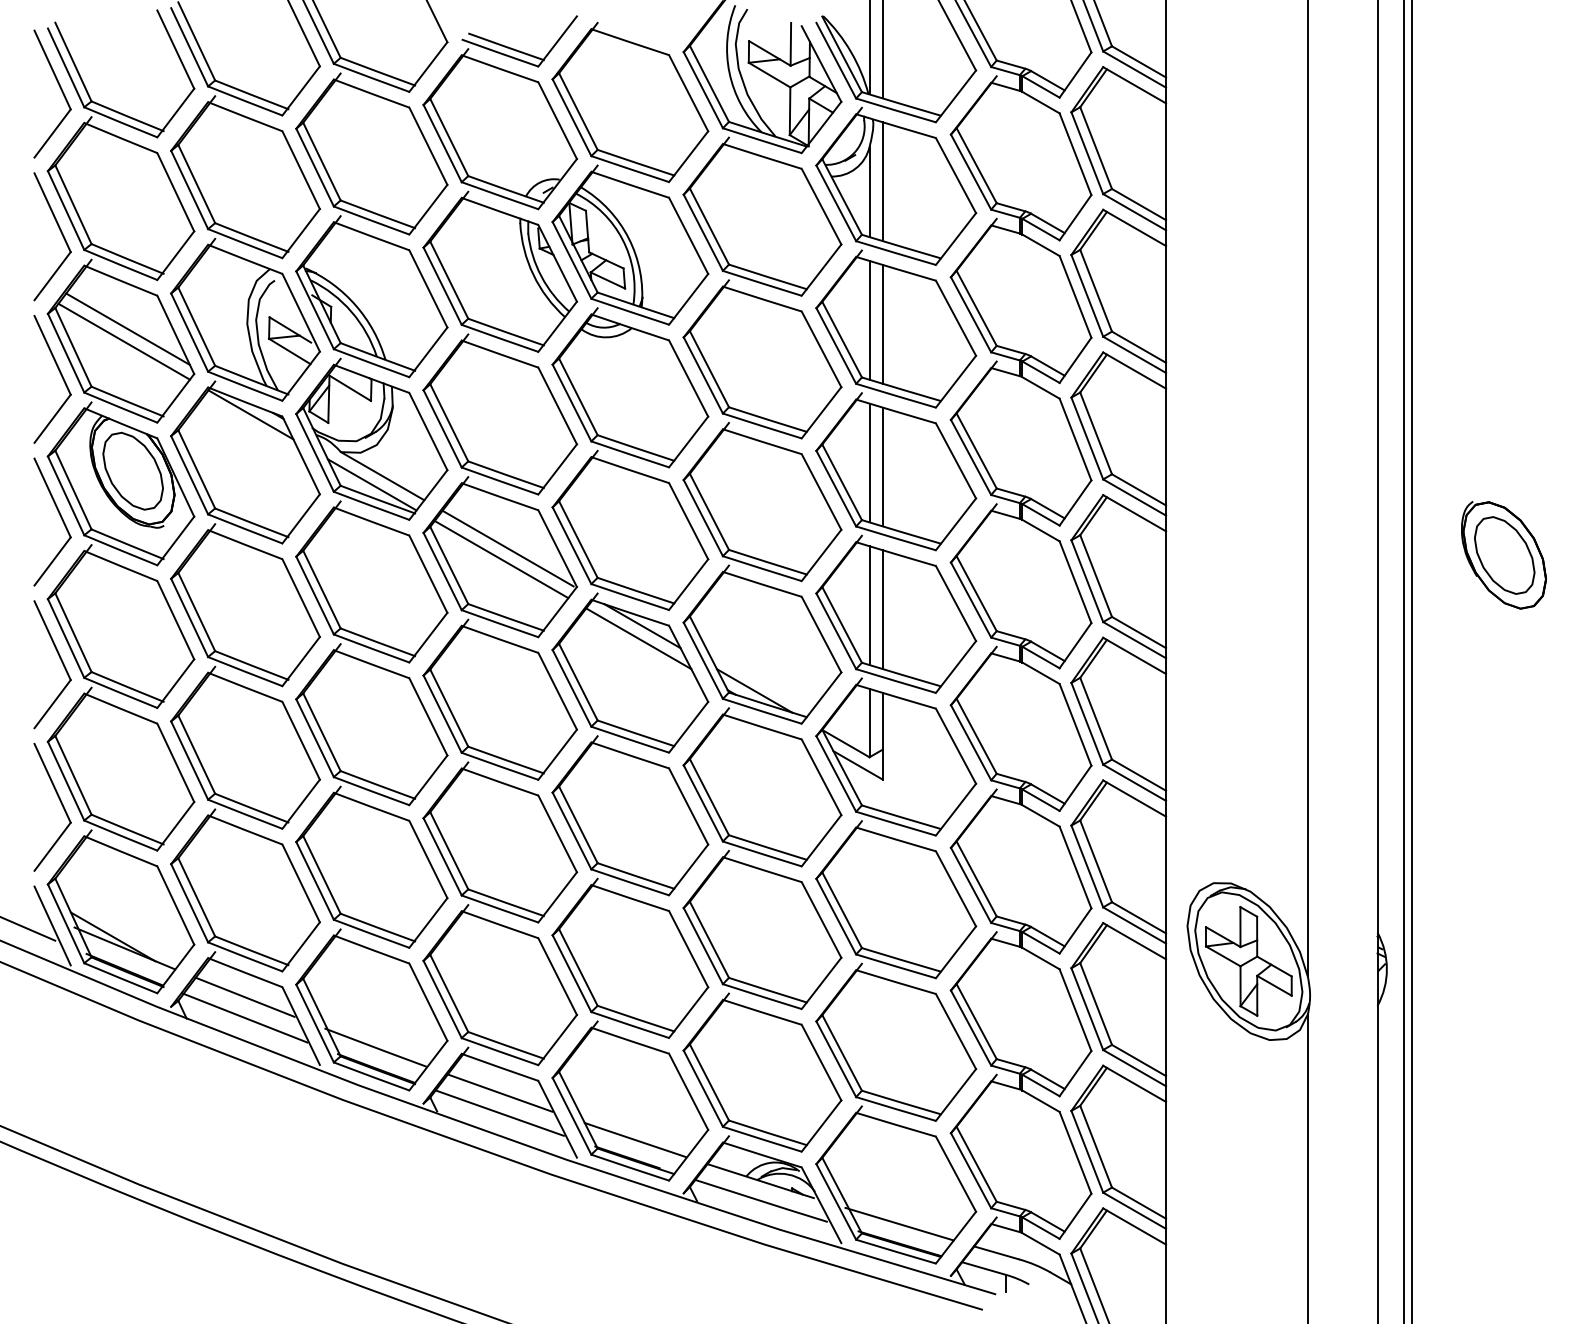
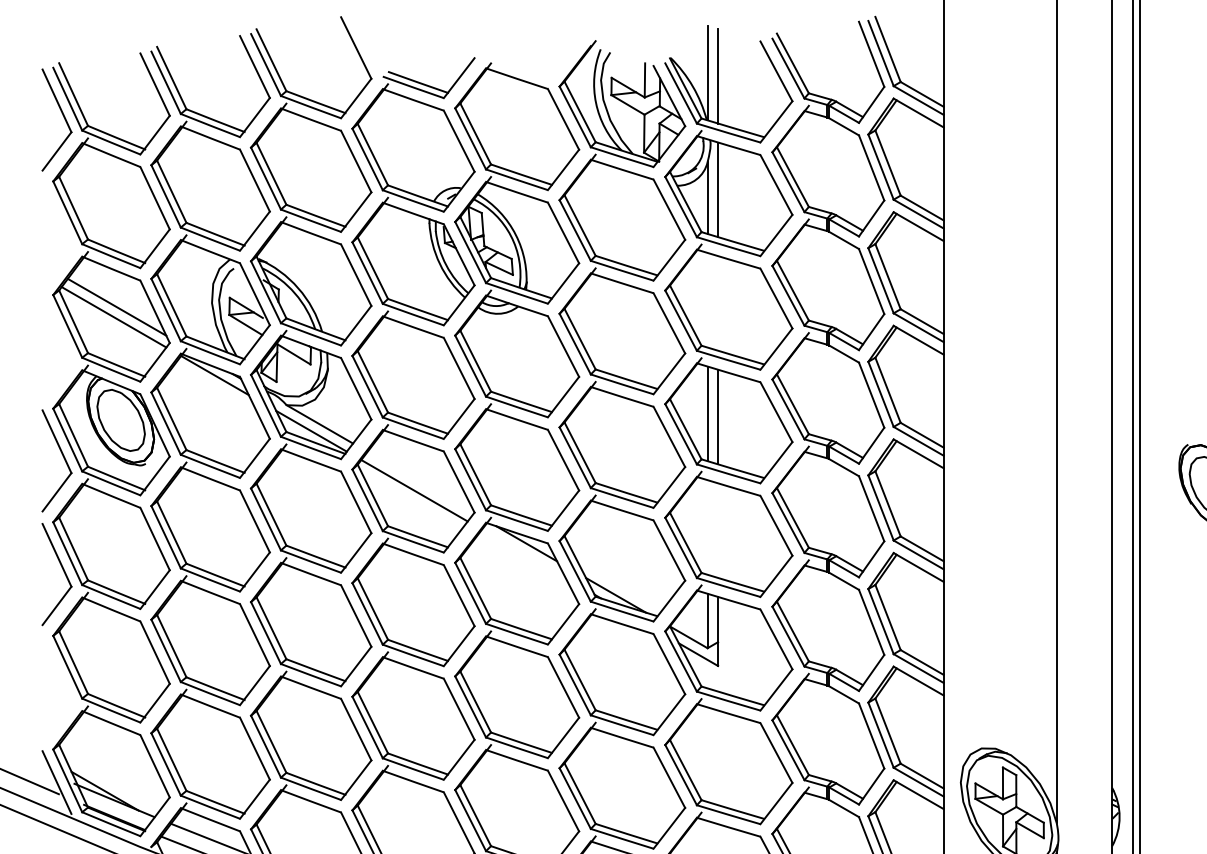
part: (60, 232) -> (63, 230), removed
line: (869, 319) -> (707, 299), removed
line: (882, 323) -> (717, 302), removed
part: (60, 375) -> (63, 344), removed
line: (507, 548) -> (419, 481), removed
line: (869, 605) -> (707, 527), removed
line: (882, 609) -> (717, 530), removed
line: (638, 638) -> (523, 553), removed
part: (60, 803) -> (63, 685), removed

